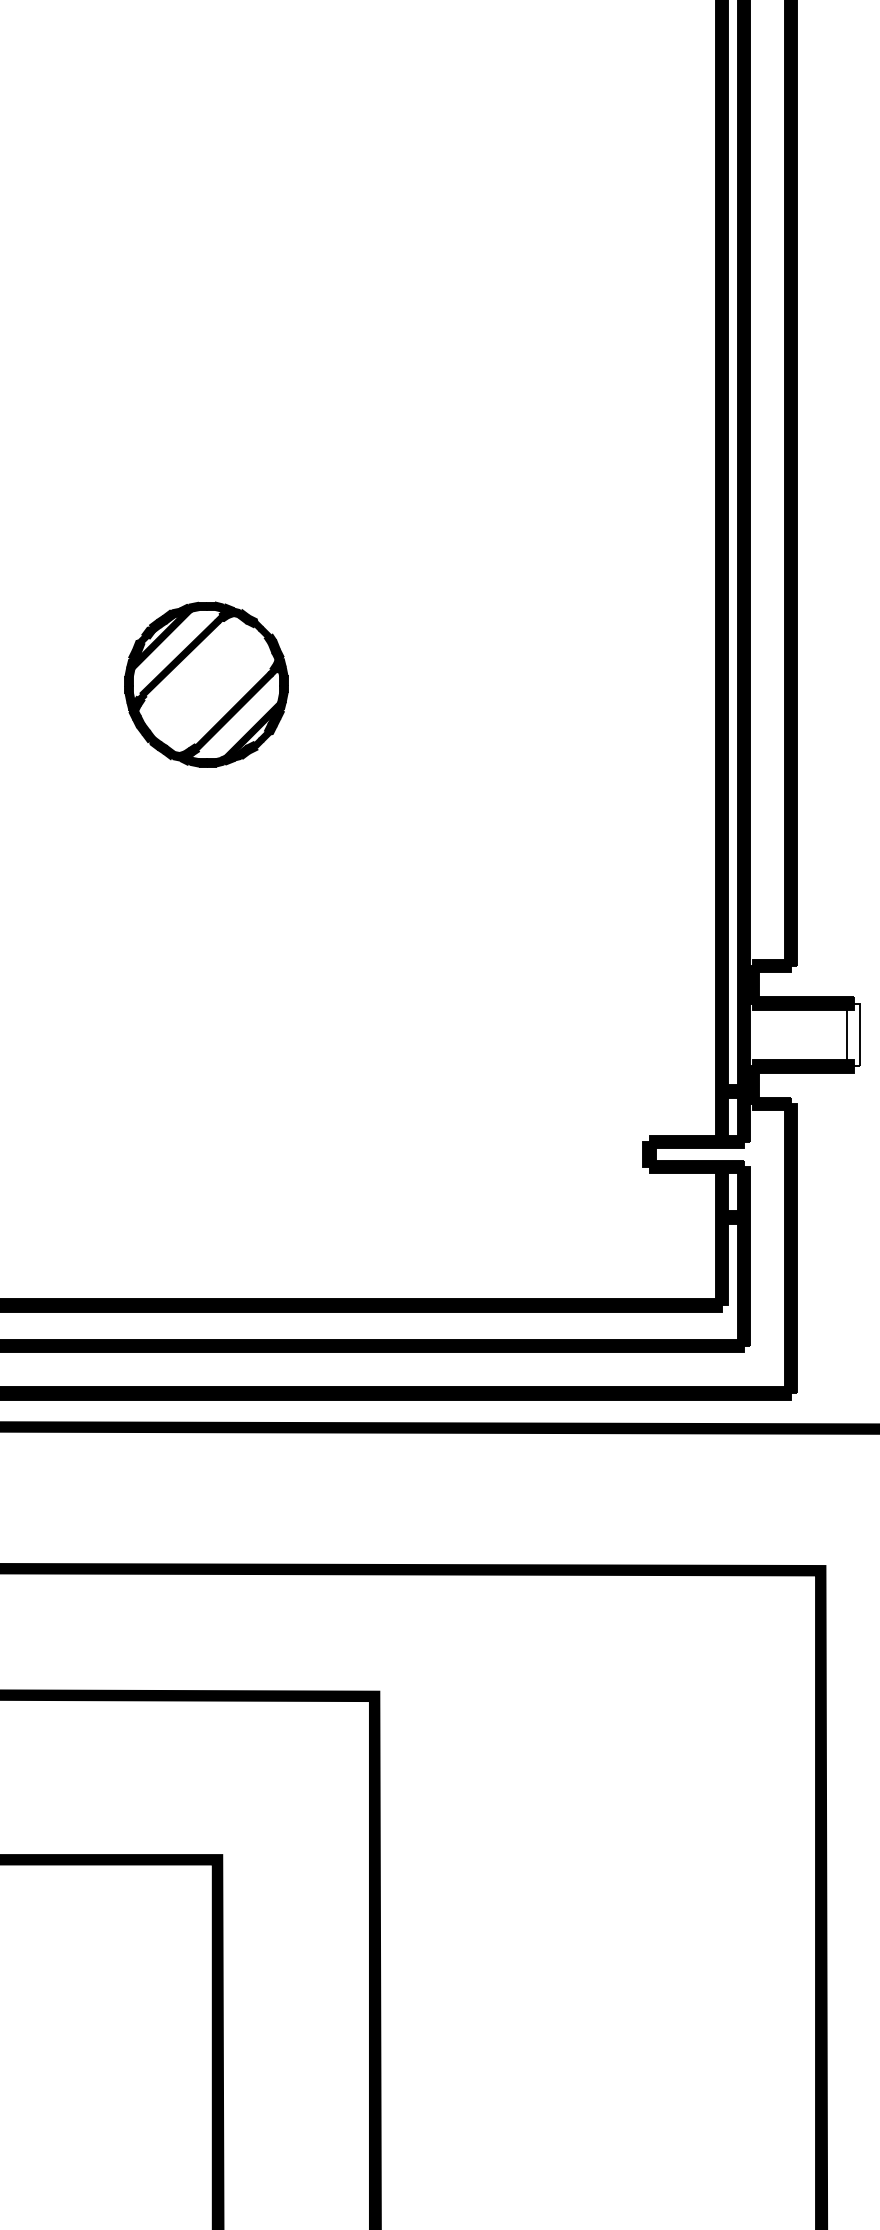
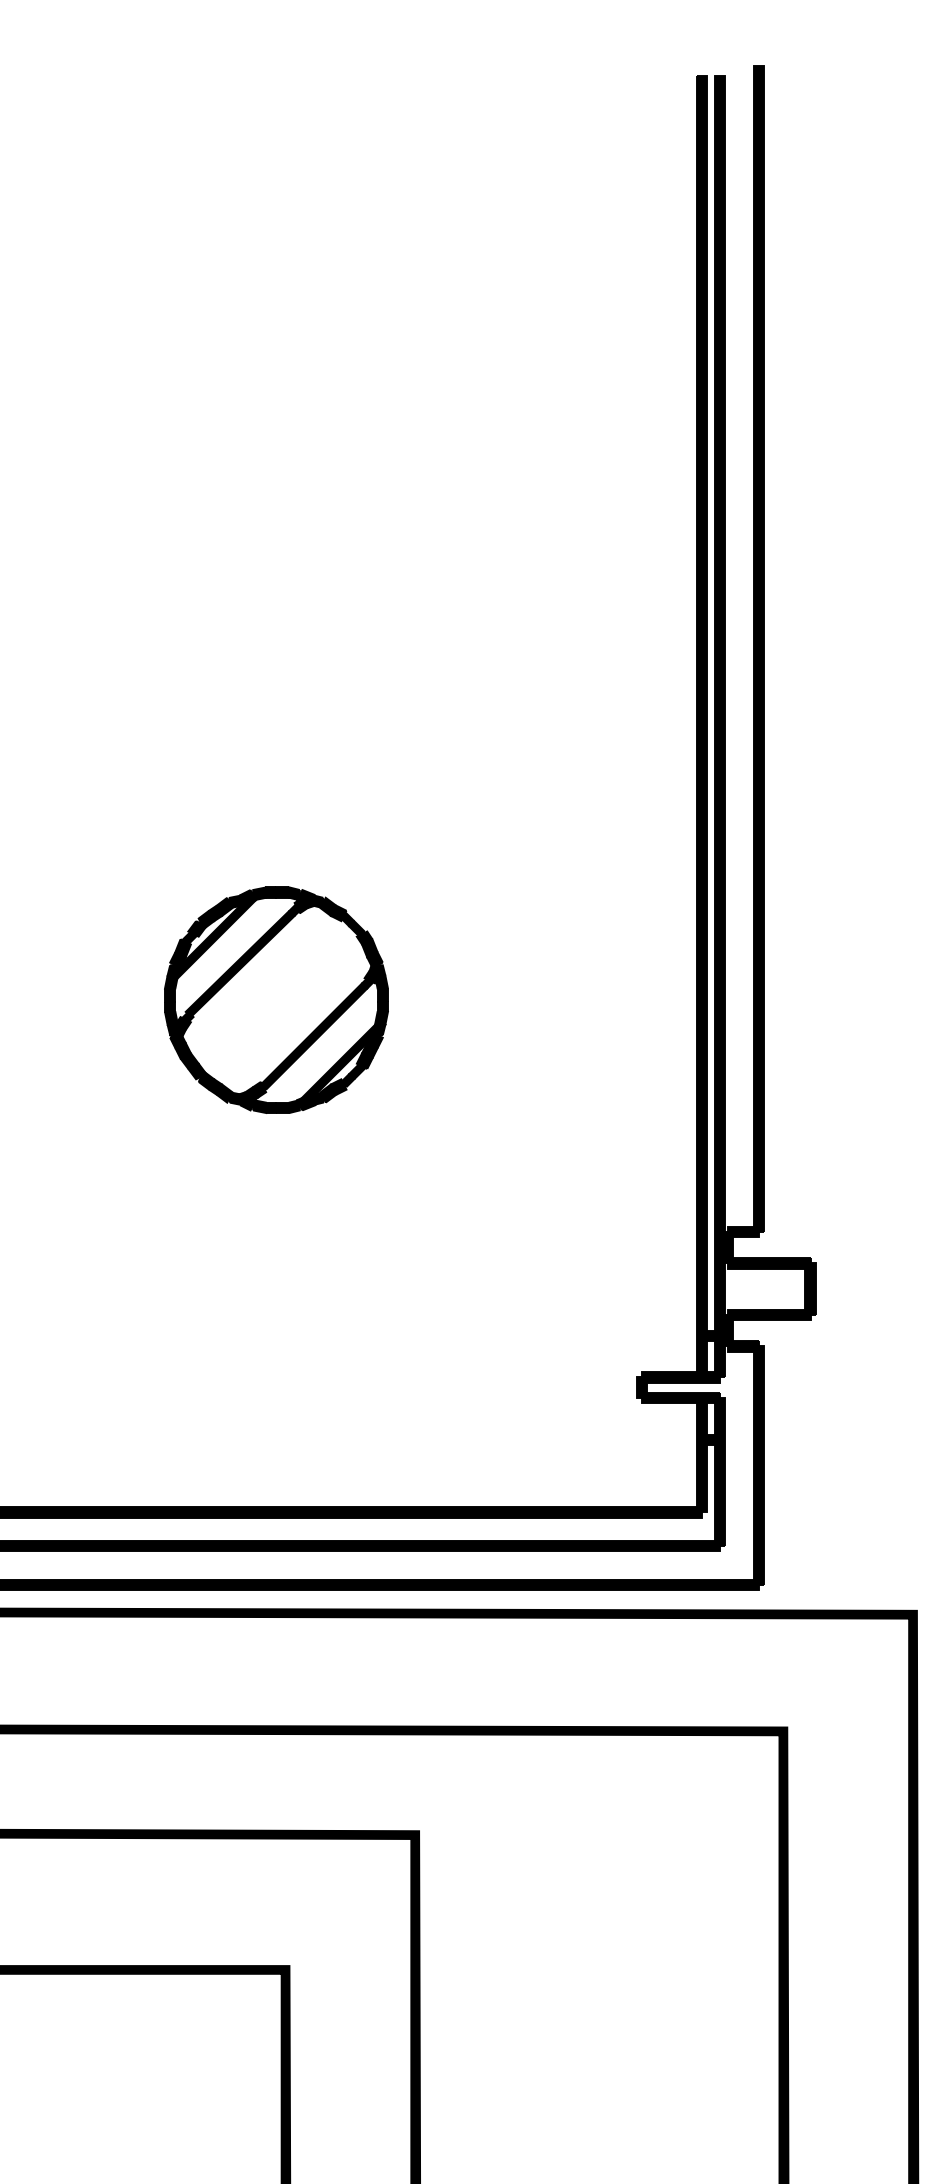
part: (206, 683) -> (276, 999), size x1.67
fill: (853, 1035) -> (810, 1289), added

